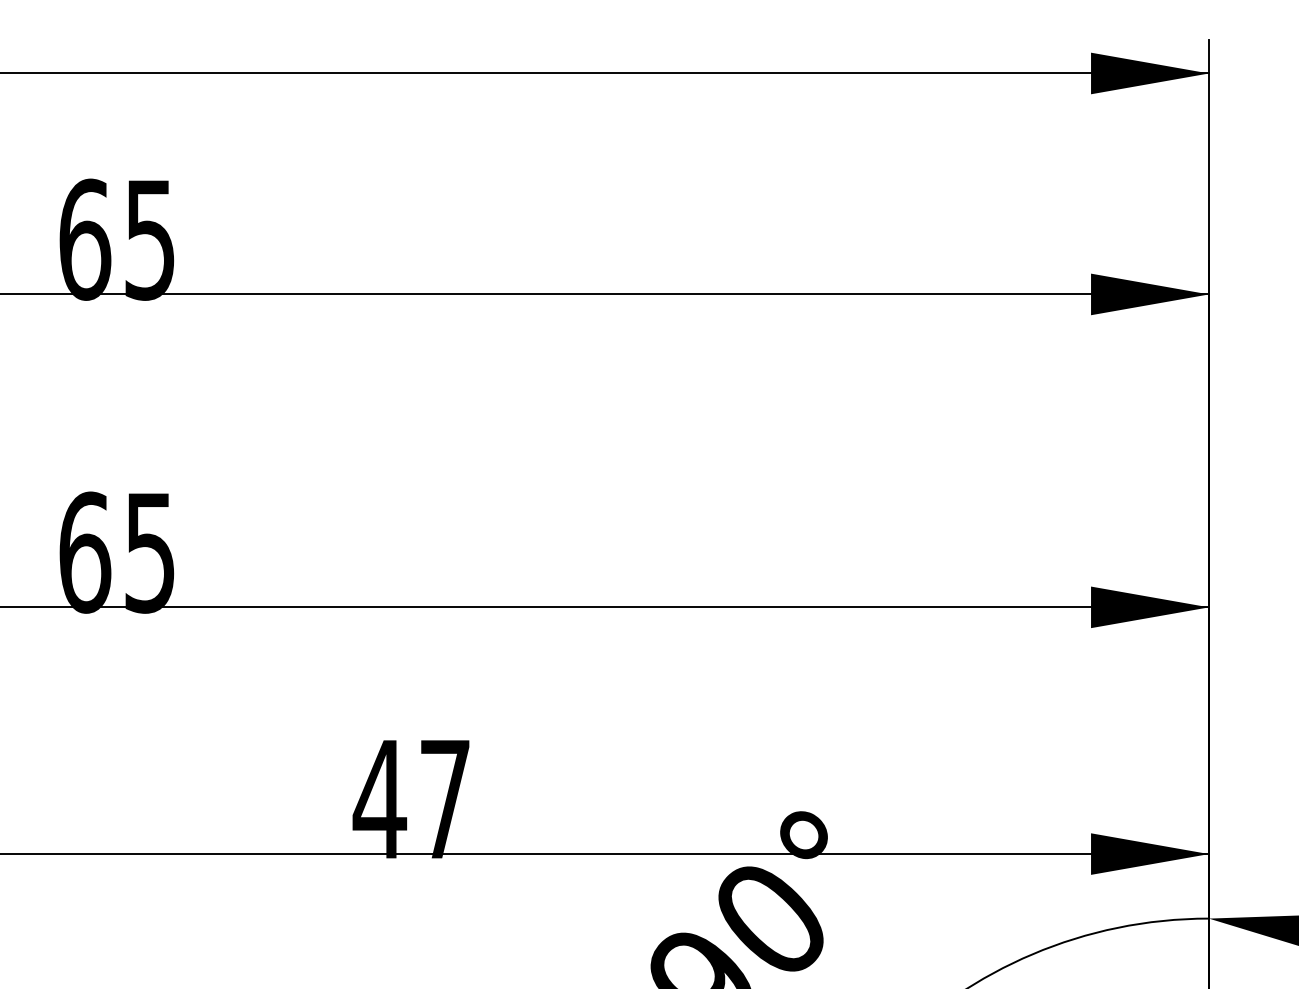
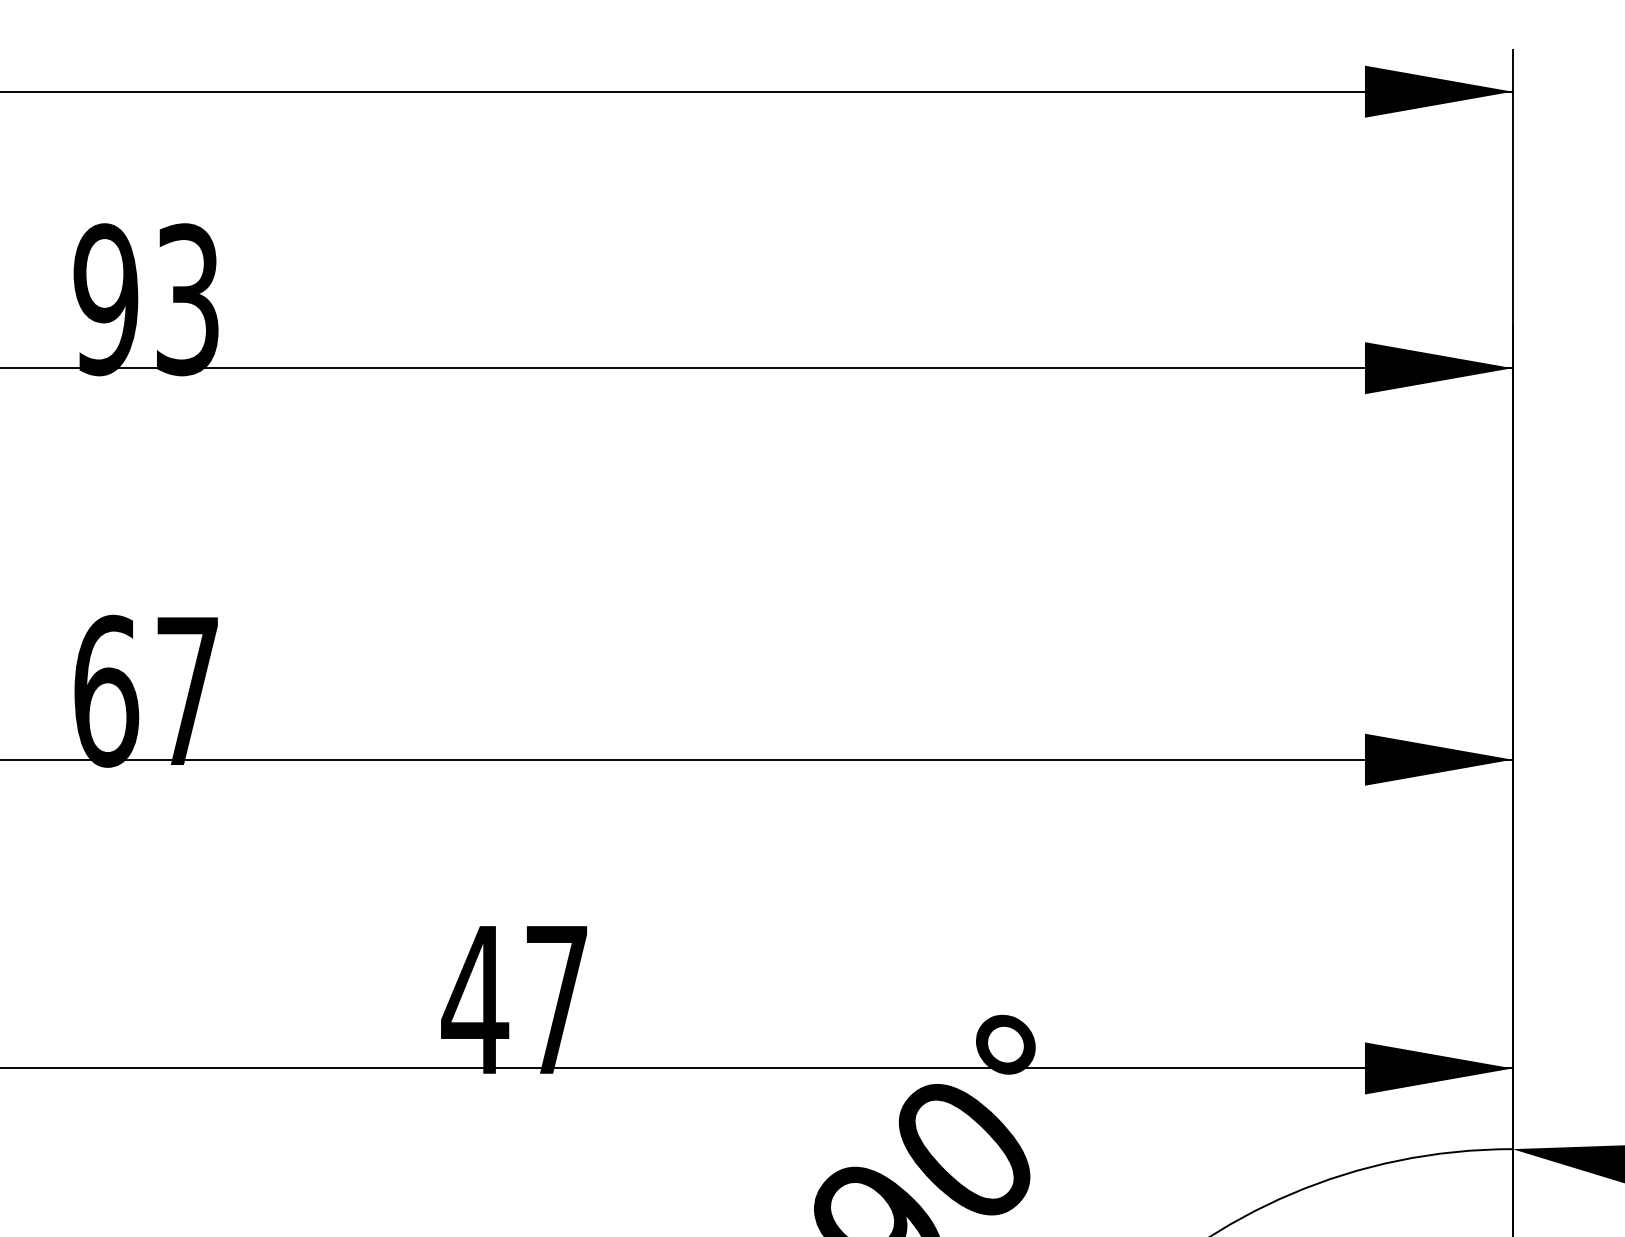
text: (116, 239) -> (145, 299), 65 -> 93
text: (149, 553) -> (187, 692), 65 -> 67

